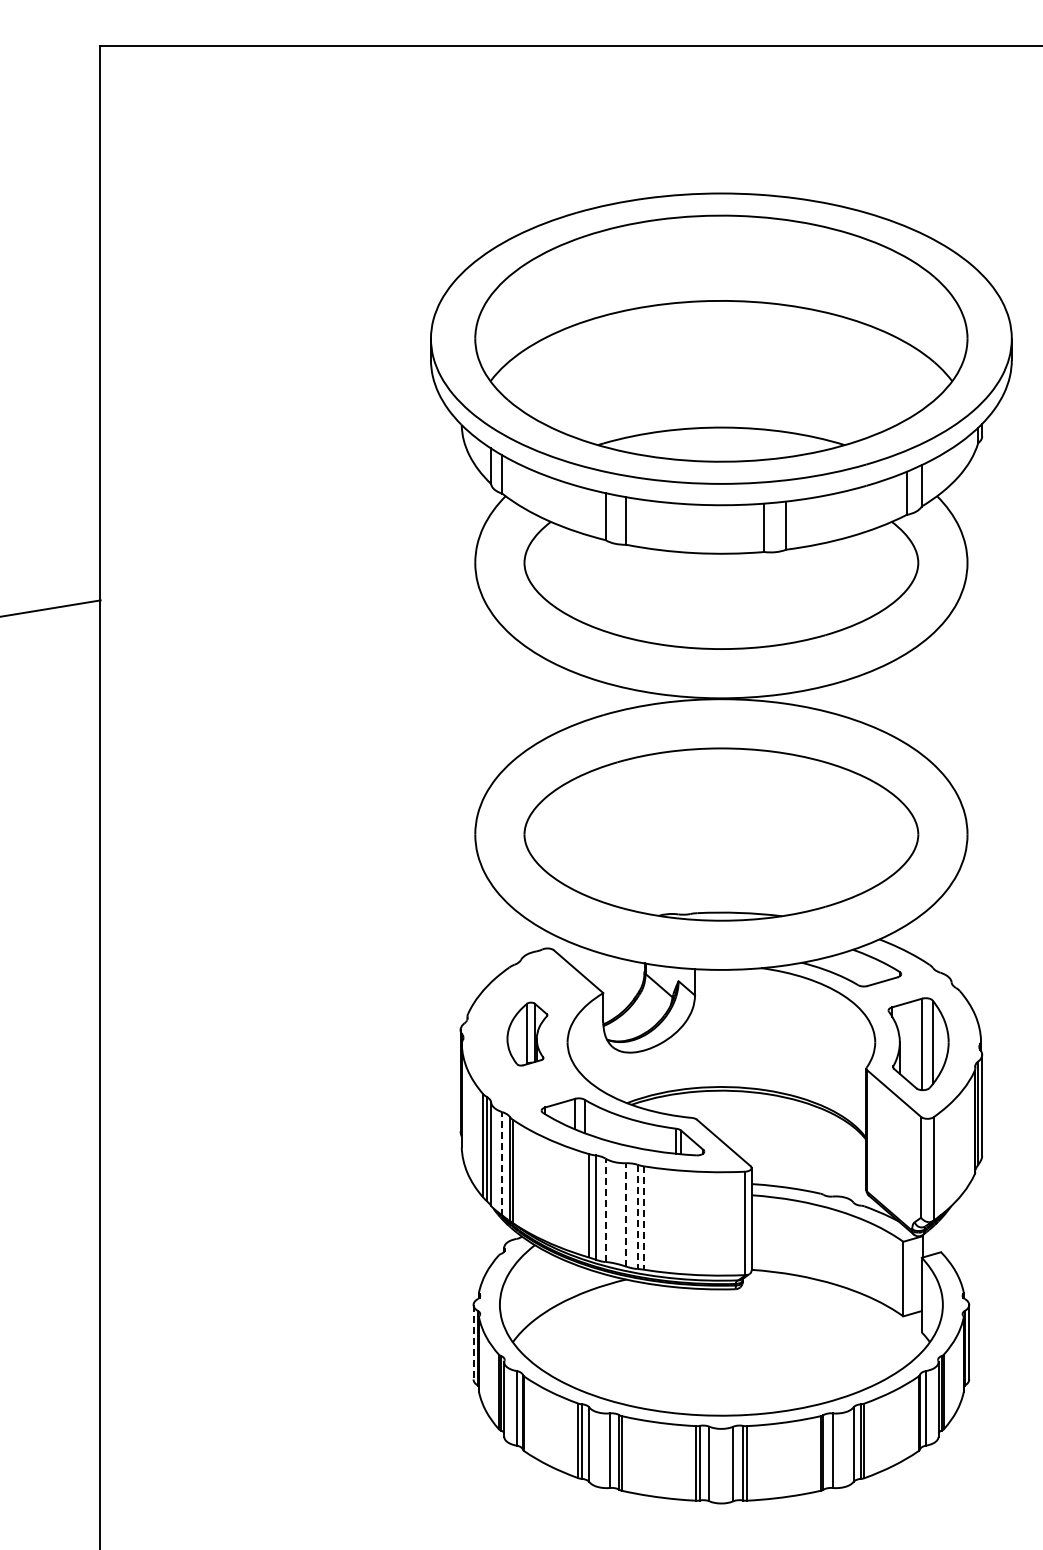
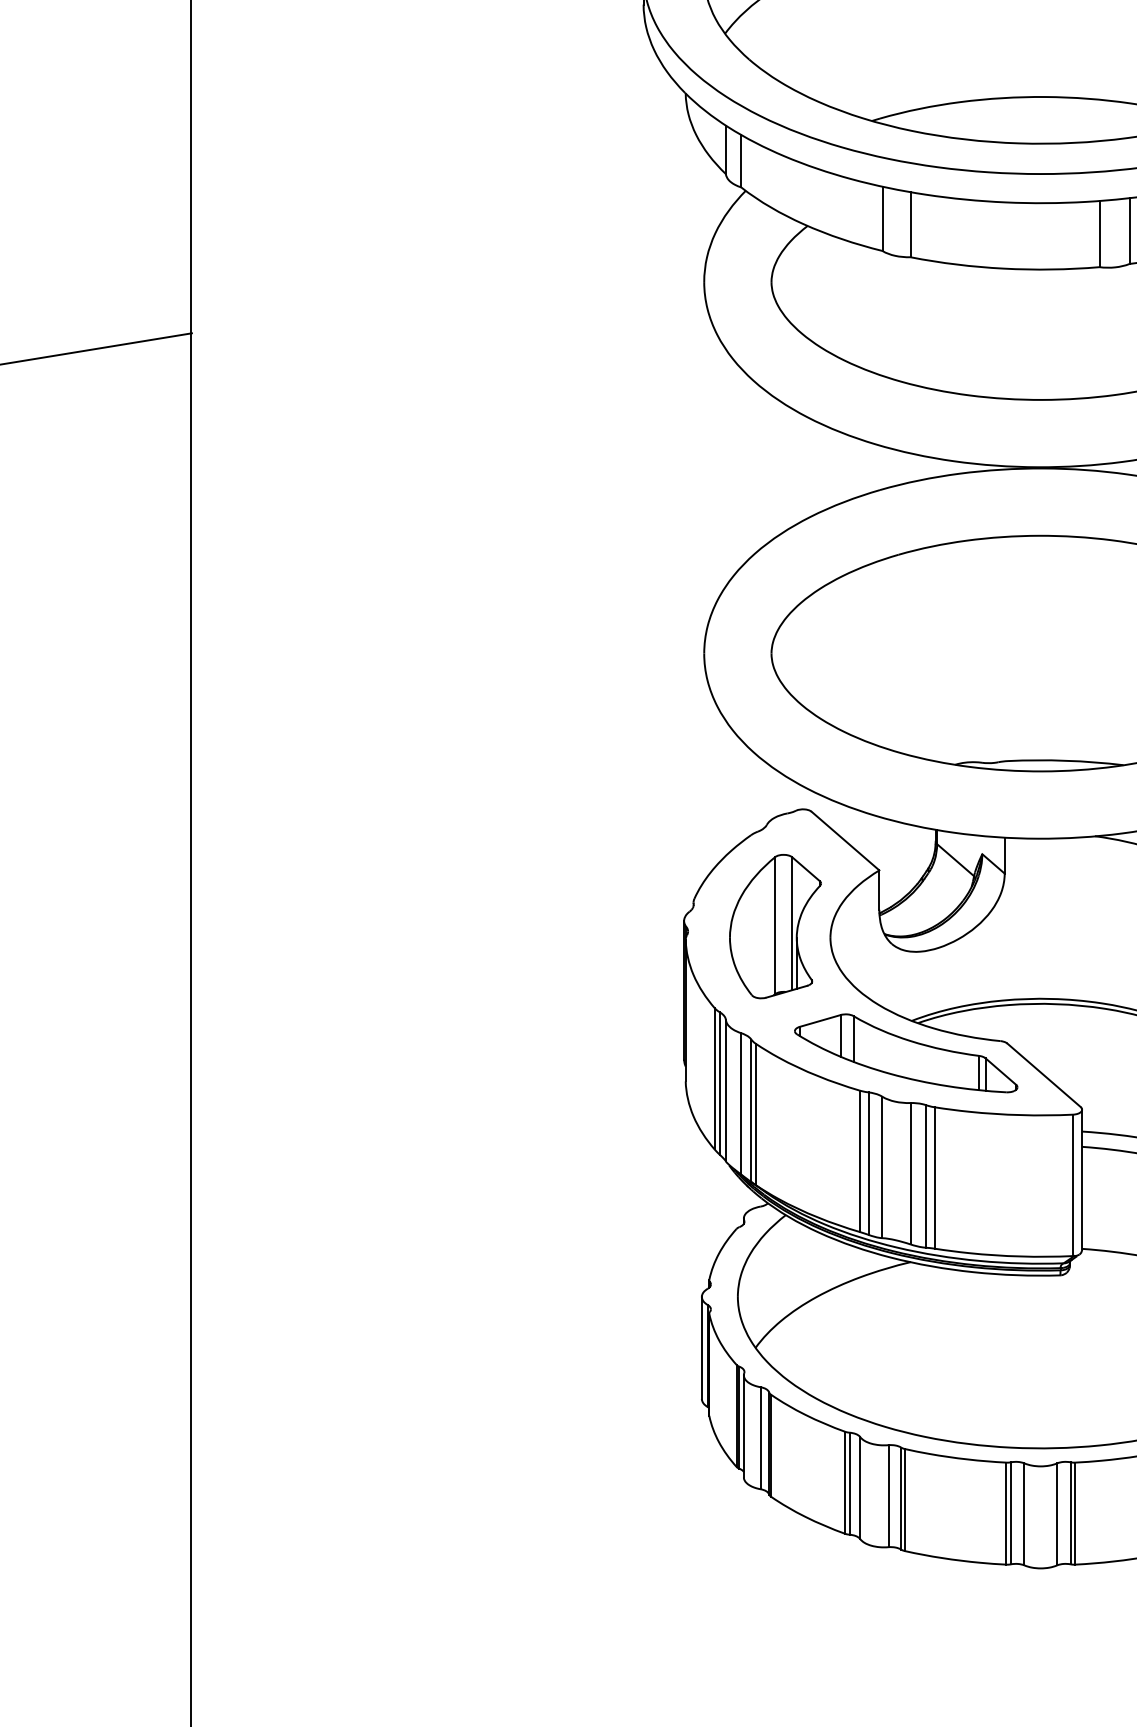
part: (527, 1033) -> (775, 925), size x1.67
line: (502, 1163) -> (741, 1103), dashed -> solid
line: (605, 1210) -> (882, 1167), dashed -> solid
line: (626, 1214) -> (911, 1173), dashed -> solid
line: (637, 1217) -> (926, 1177), dashed -> solid
line: (644, 1218) -> (935, 1178), dashed -> solid
line: (473, 1342) -> (701, 1348), dashed -> solid

